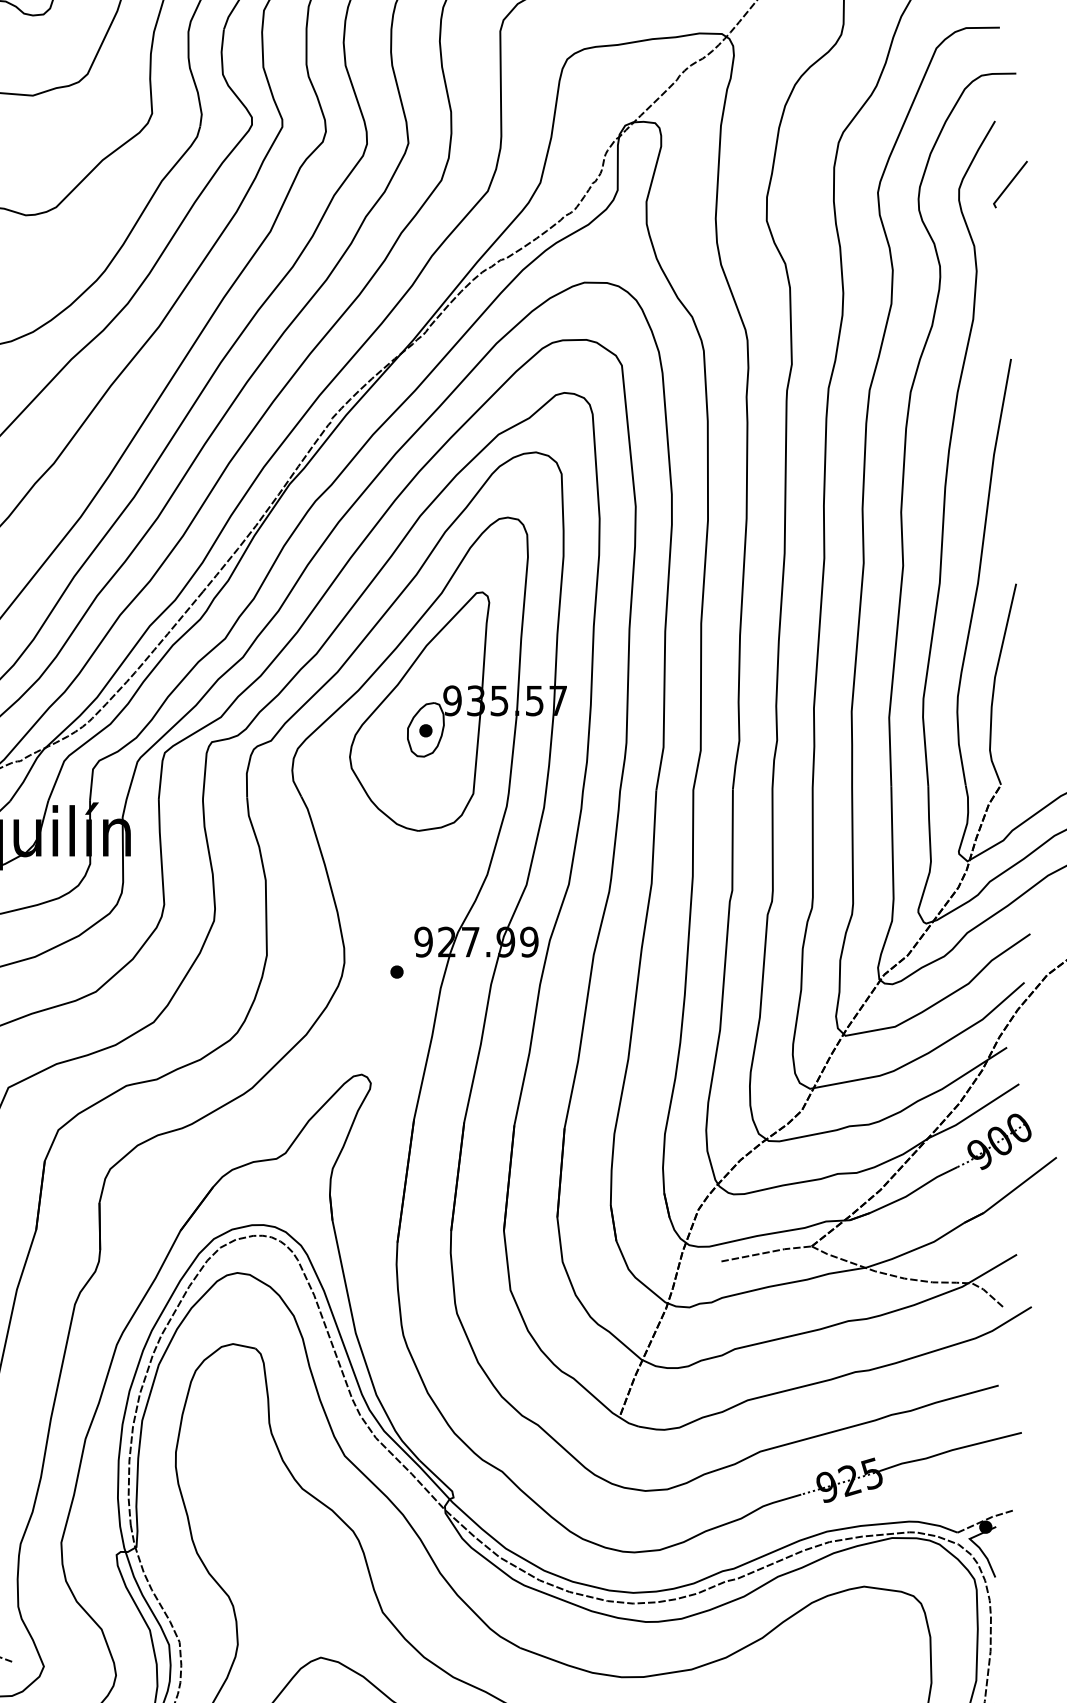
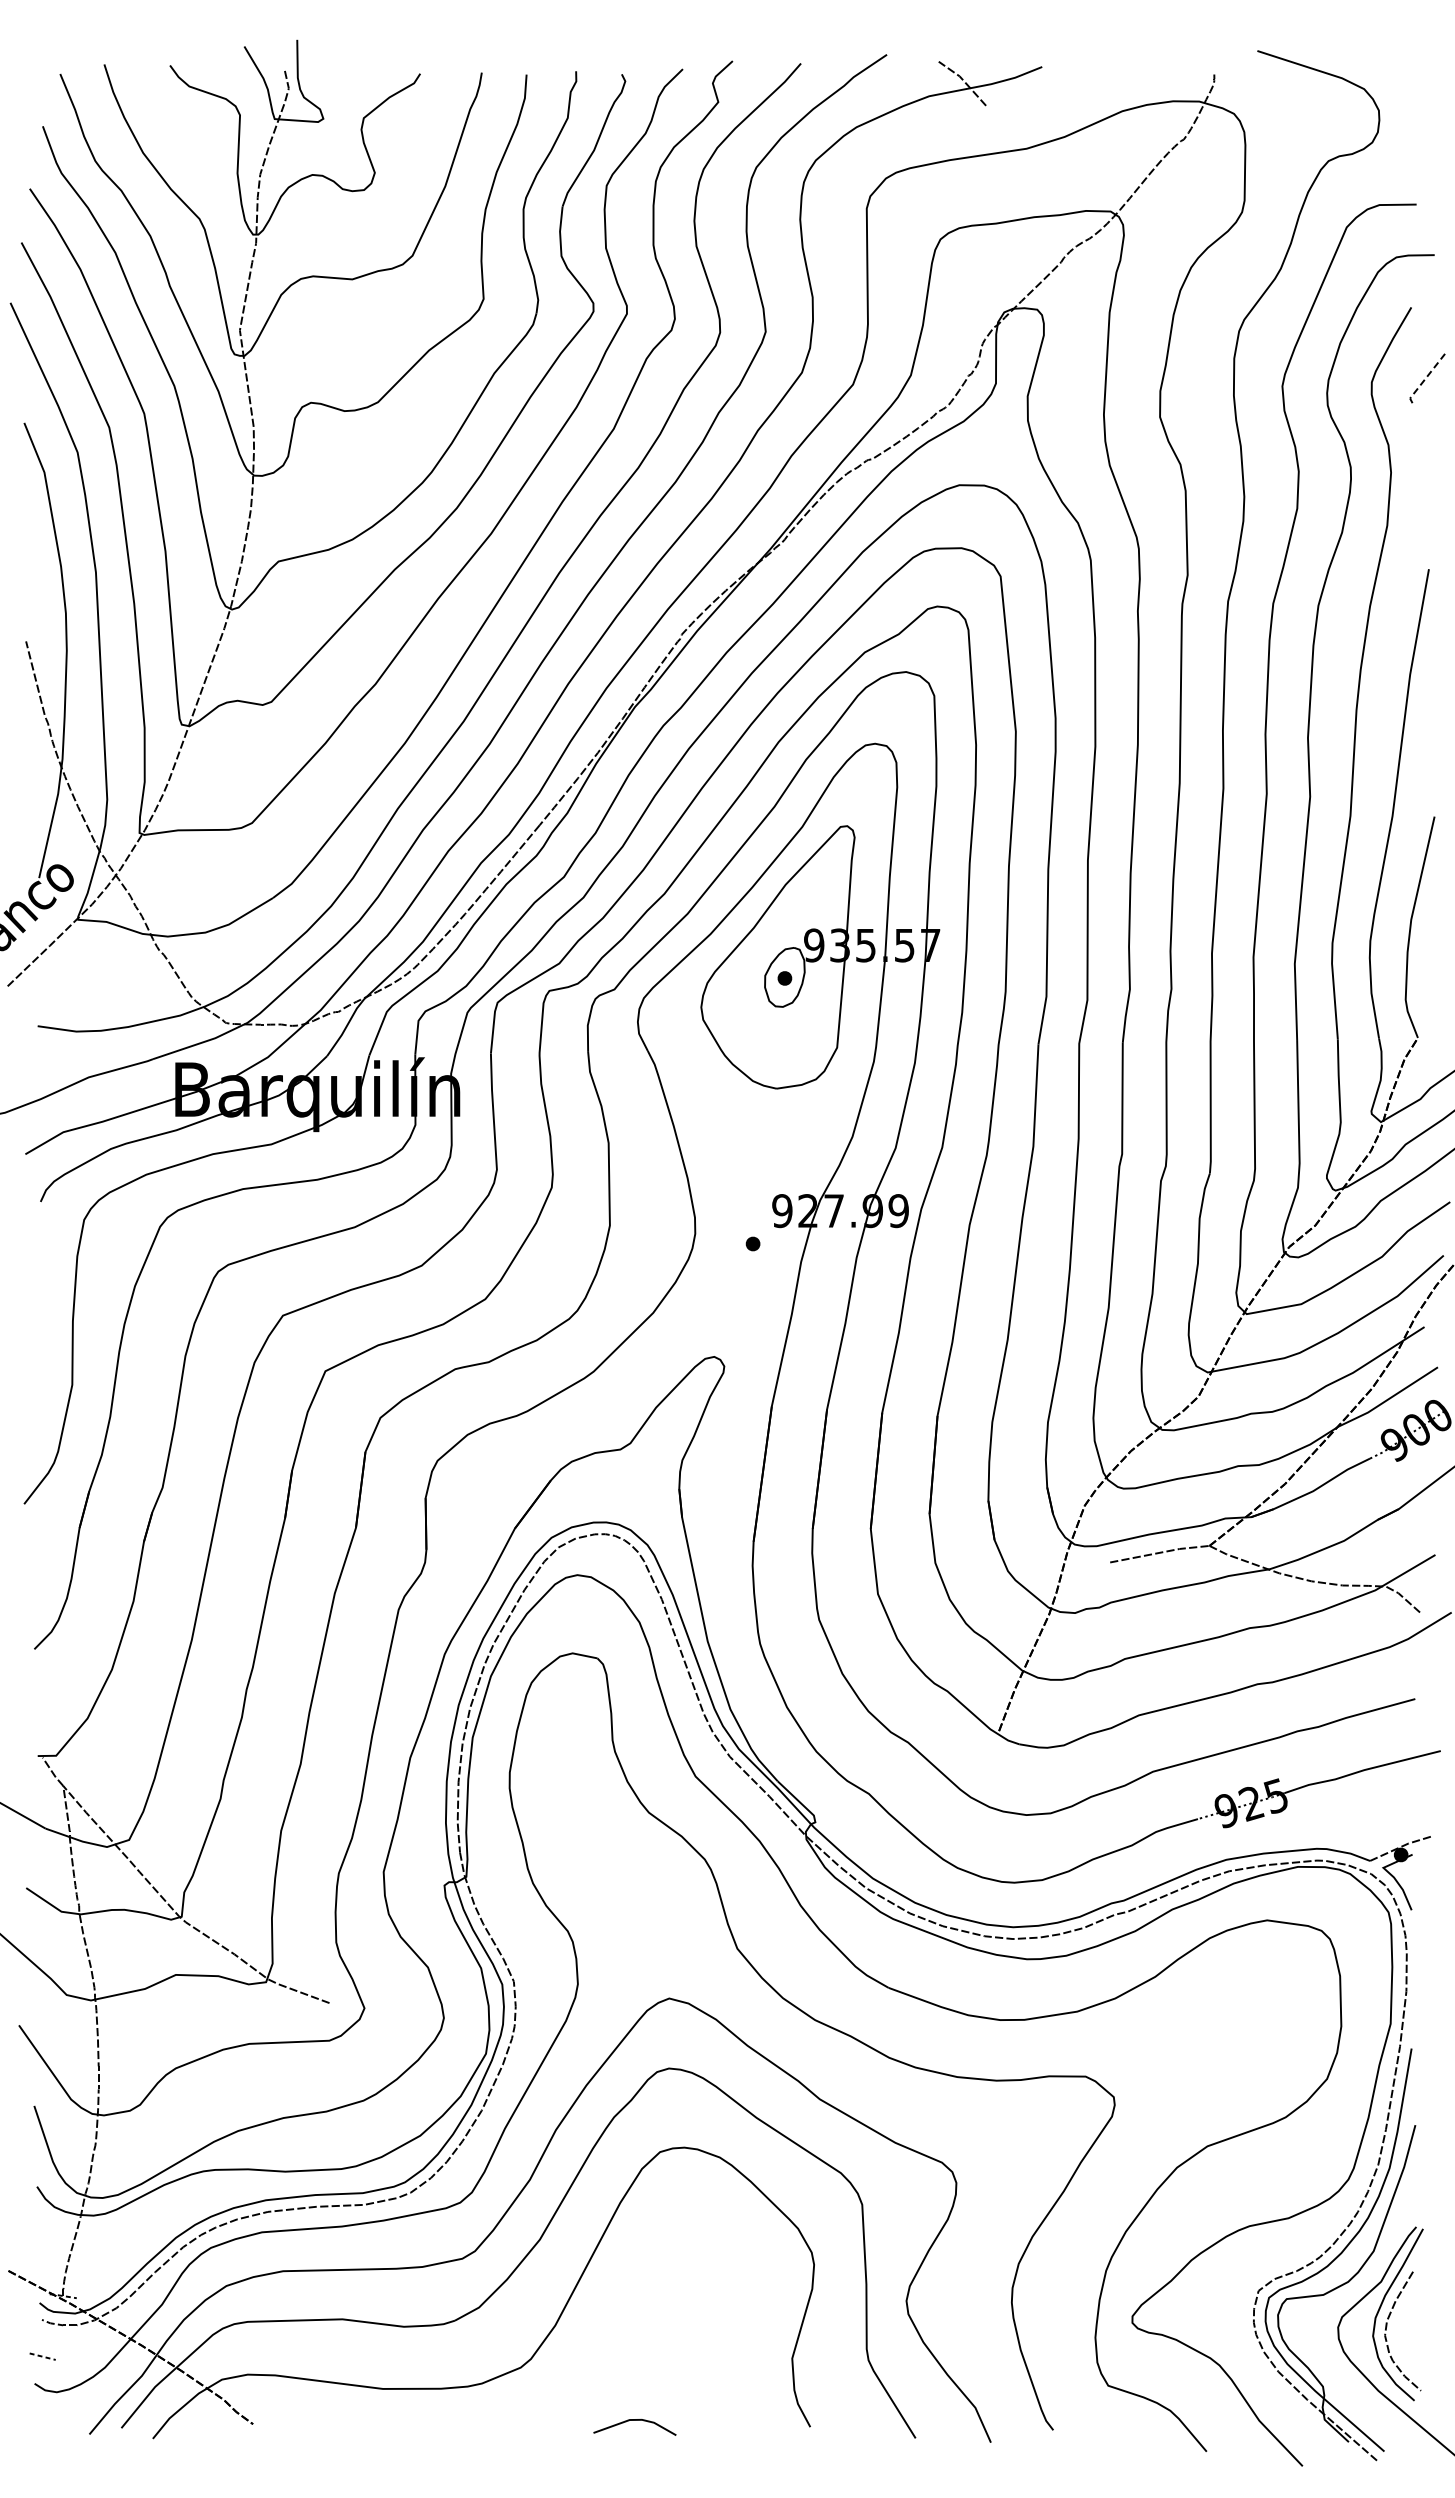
line: (1008, 184) -> (1426, 377), solid -> dashed

